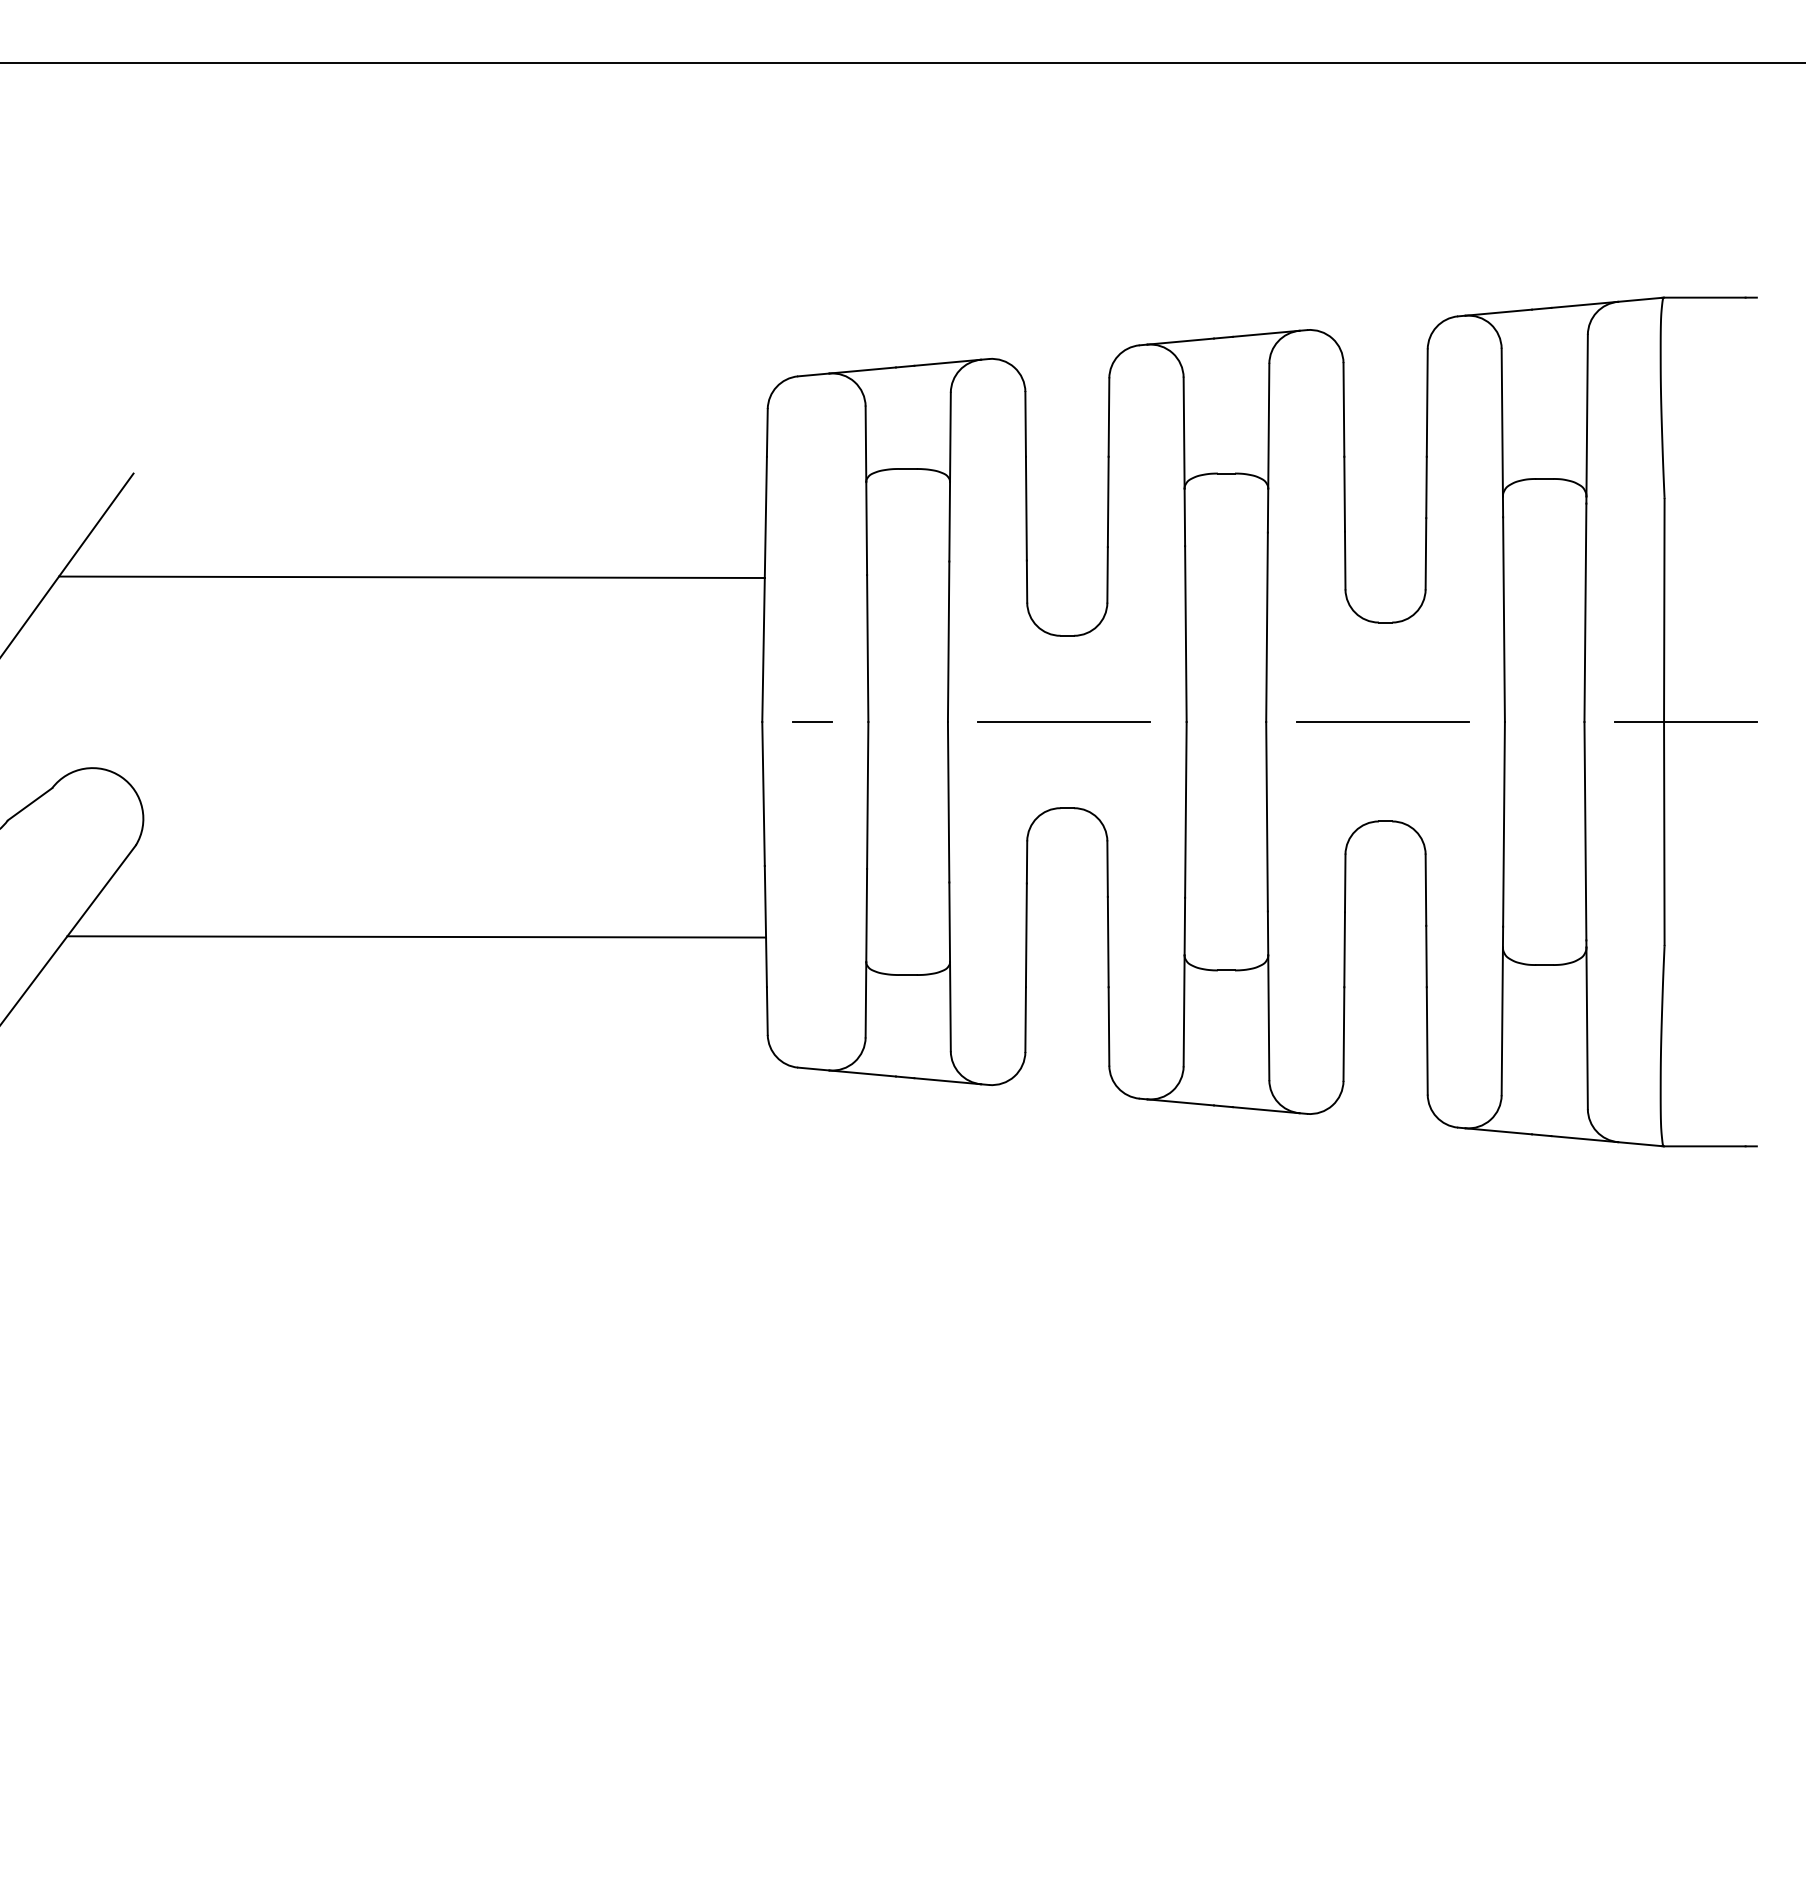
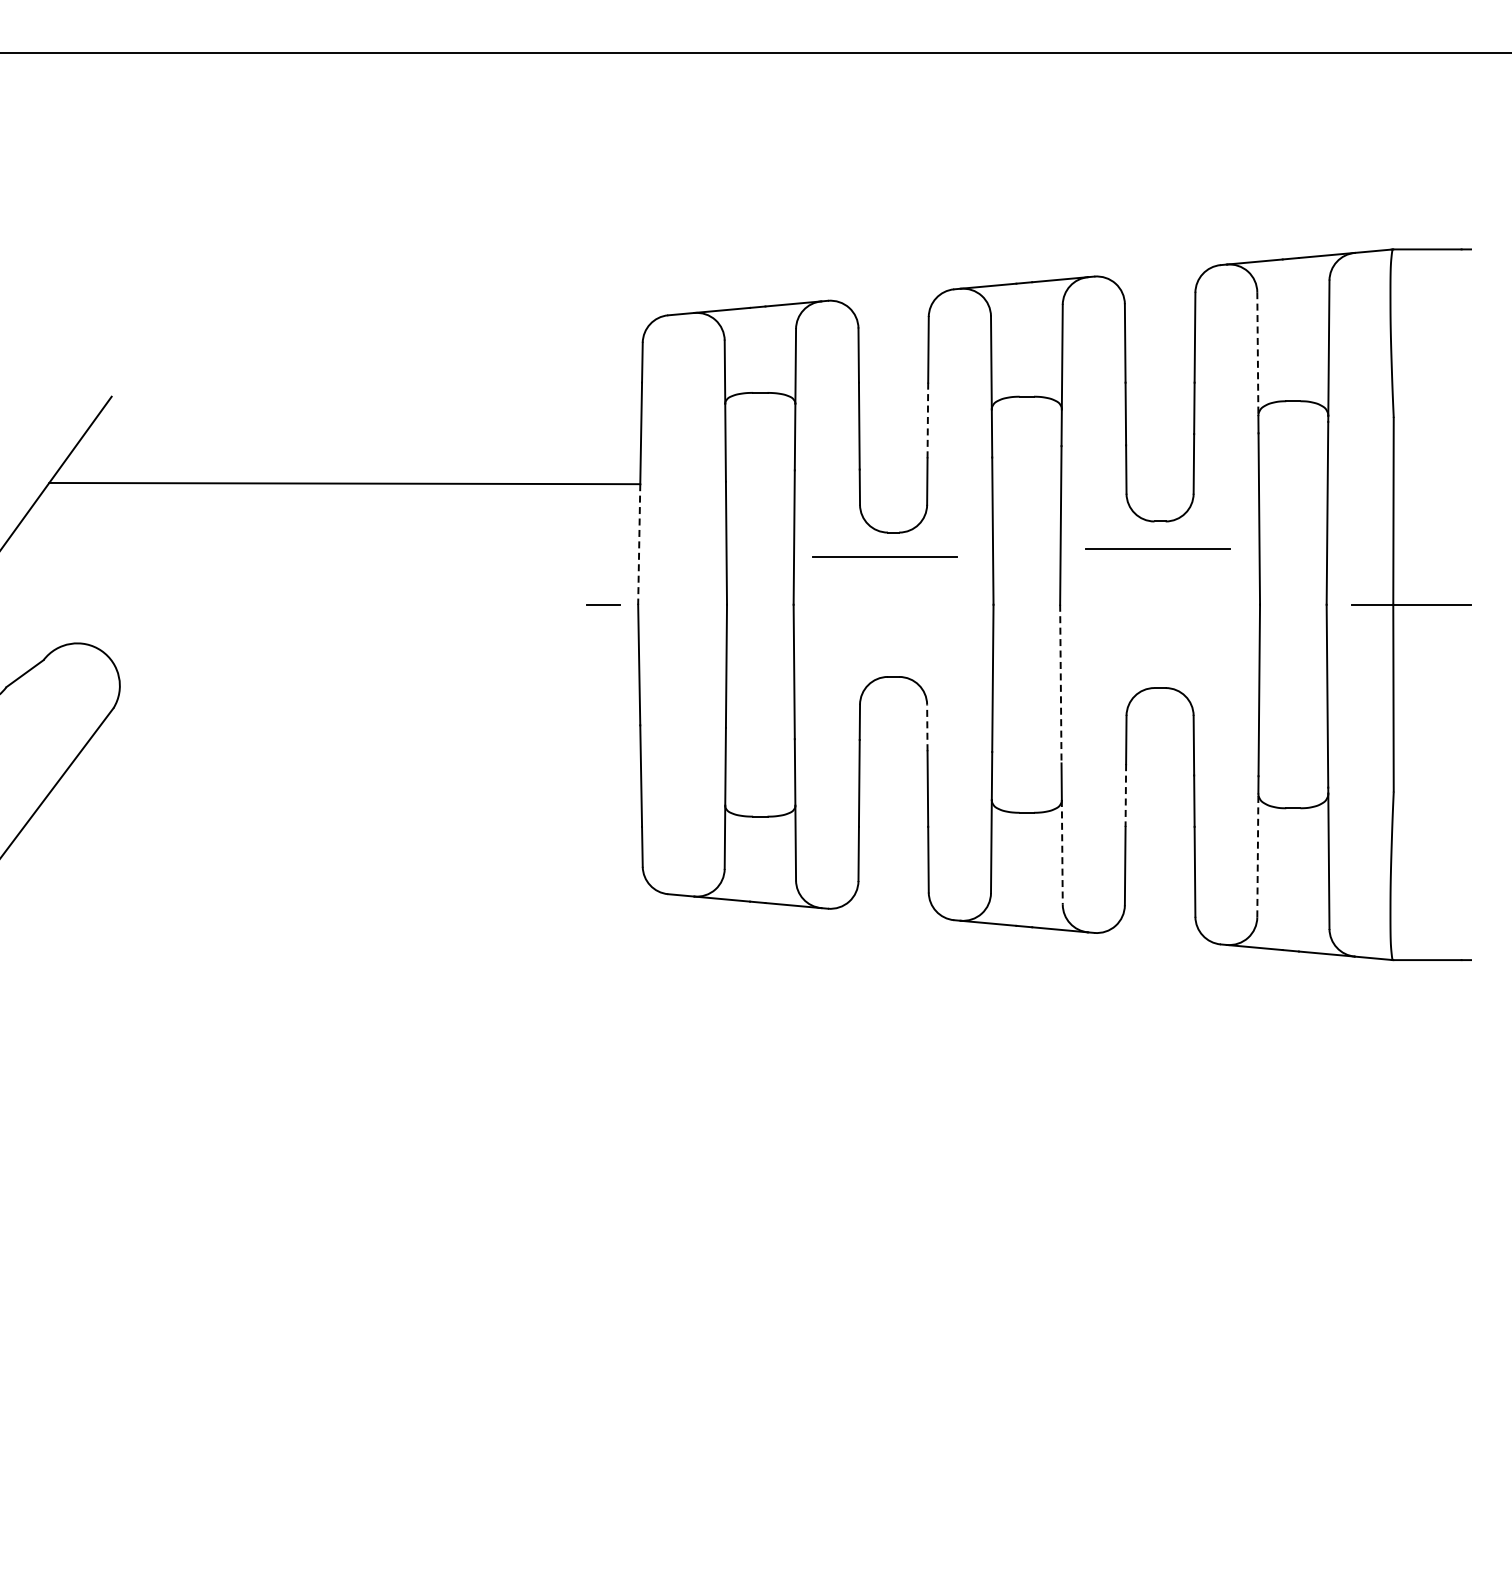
line: (1501, 423) -> (1257, 354), solid -> dashed
line: (1107, 501) -> (927, 420), solid -> dashed
line: (763, 650) -> (639, 544), solid -> dashed
line: (812, 721) -> (603, 604), moved
line: (1063, 721) -> (884, 556), moved
line: (1382, 721) -> (1157, 548), moved
line: (1266, 817) -> (1060, 684), solid -> dashed
line: (1107, 868) -> (927, 727), solid -> dashed
line: (416, 936) -> (348, 784), removed
line: (1344, 950) -> (1125, 796), solid -> dashed
line: (1269, 1017) -> (1062, 852), solid -> dashed
line: (1501, 1021) -> (1257, 855), solid -> dashed

